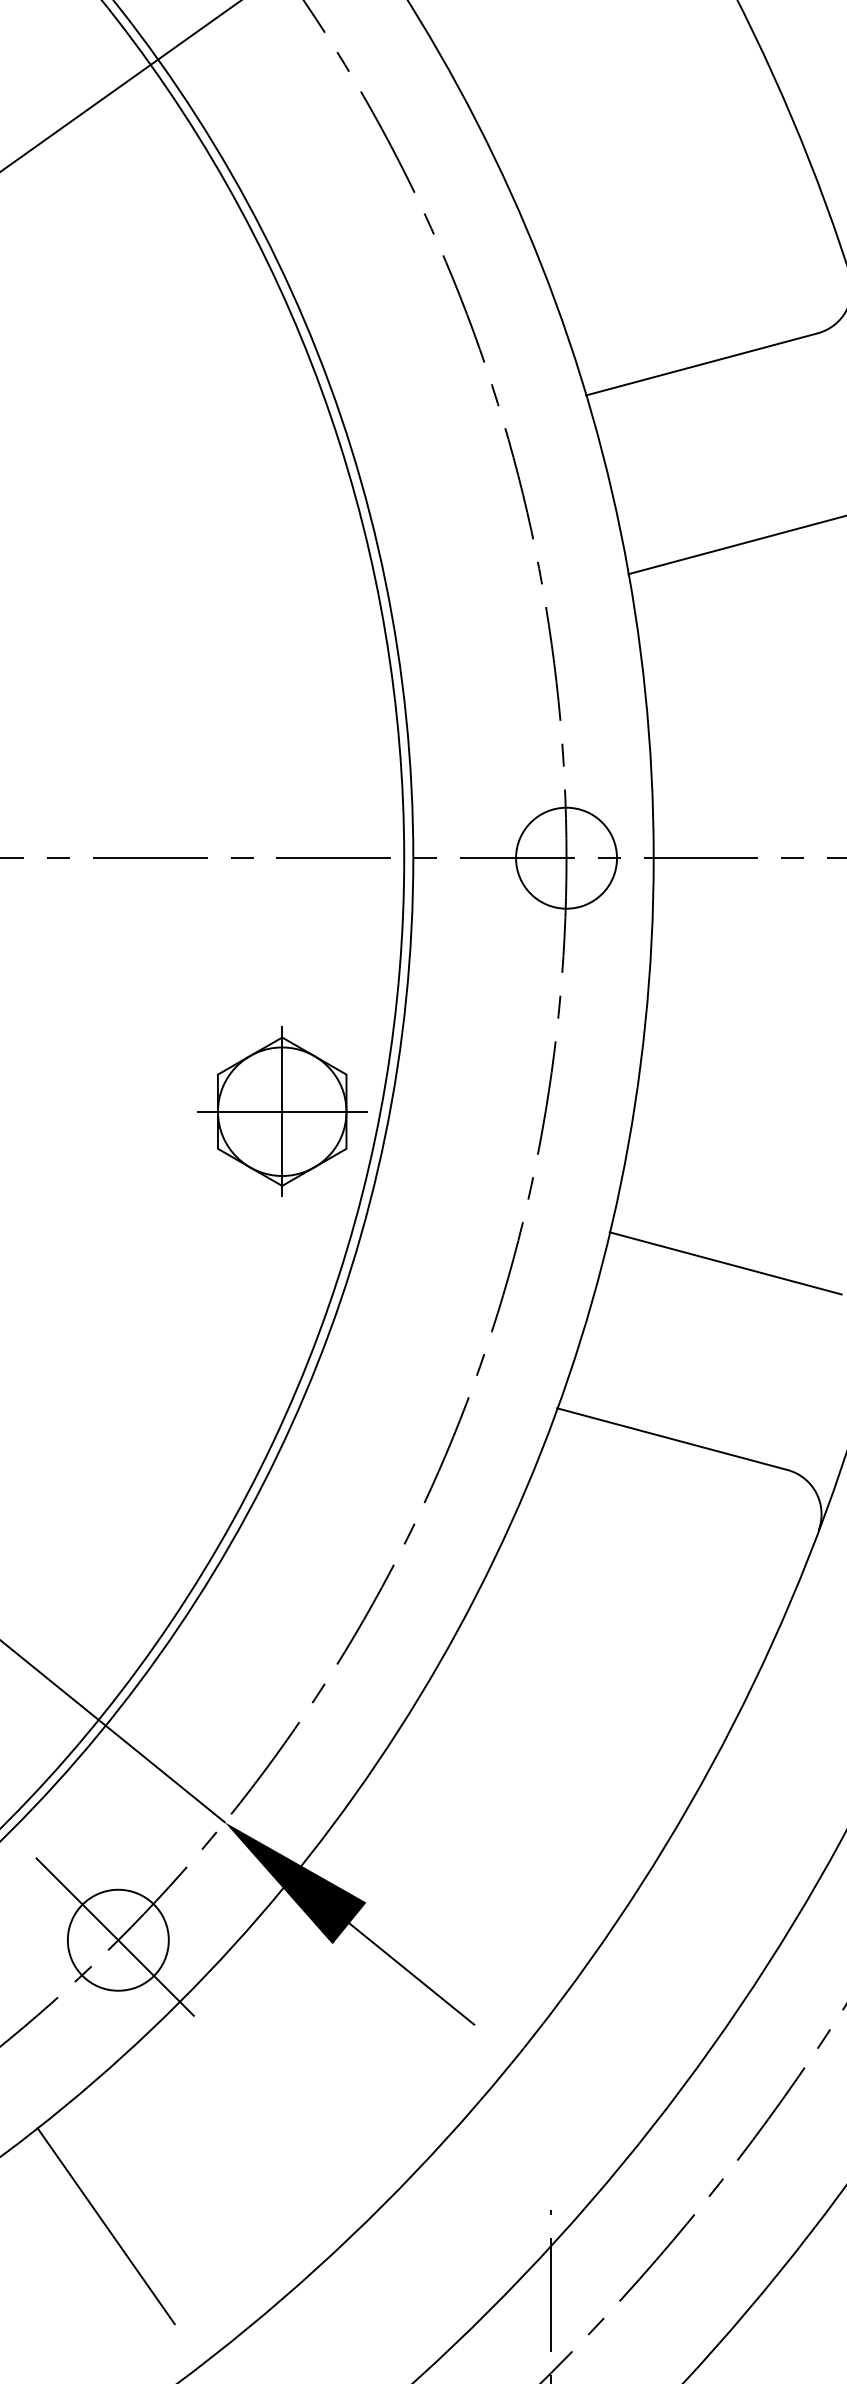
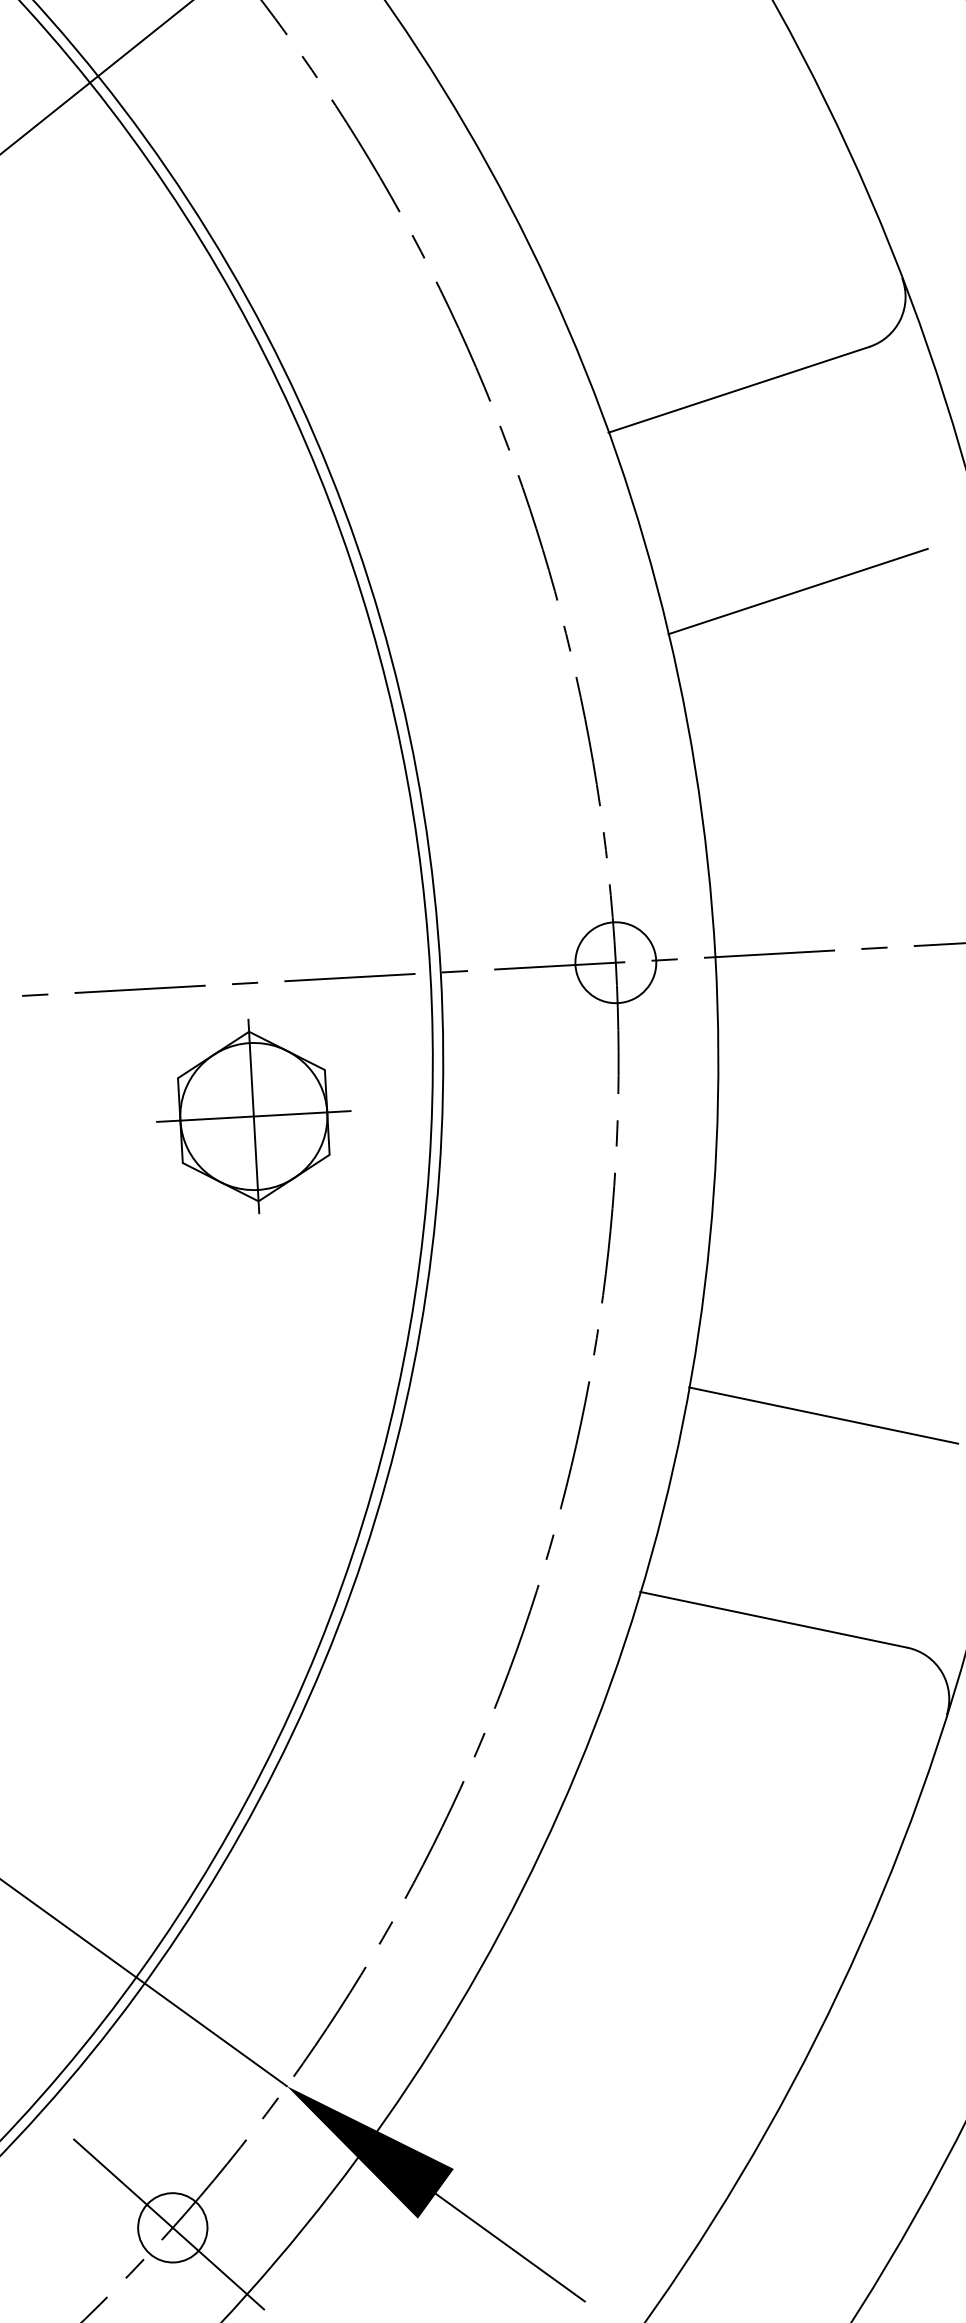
circle: (566, 857) -> (615, 961), size x0.7
part: (282, 1111) -> (254, 1116), moved
circle: (117, 1939) -> (171, 2227), size x0.6

